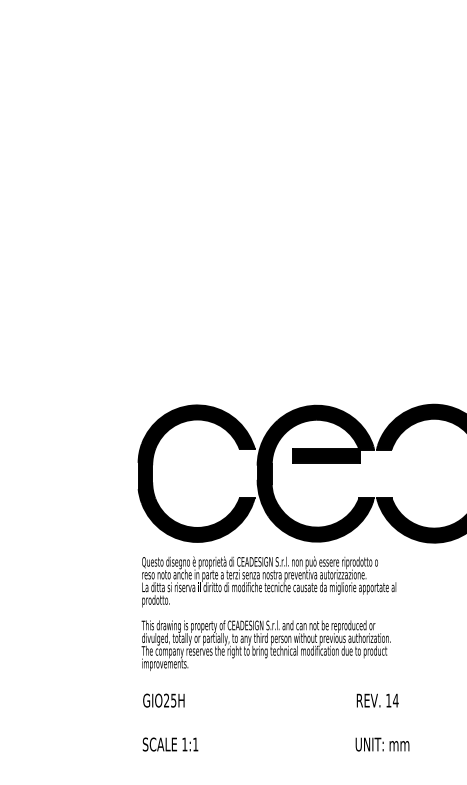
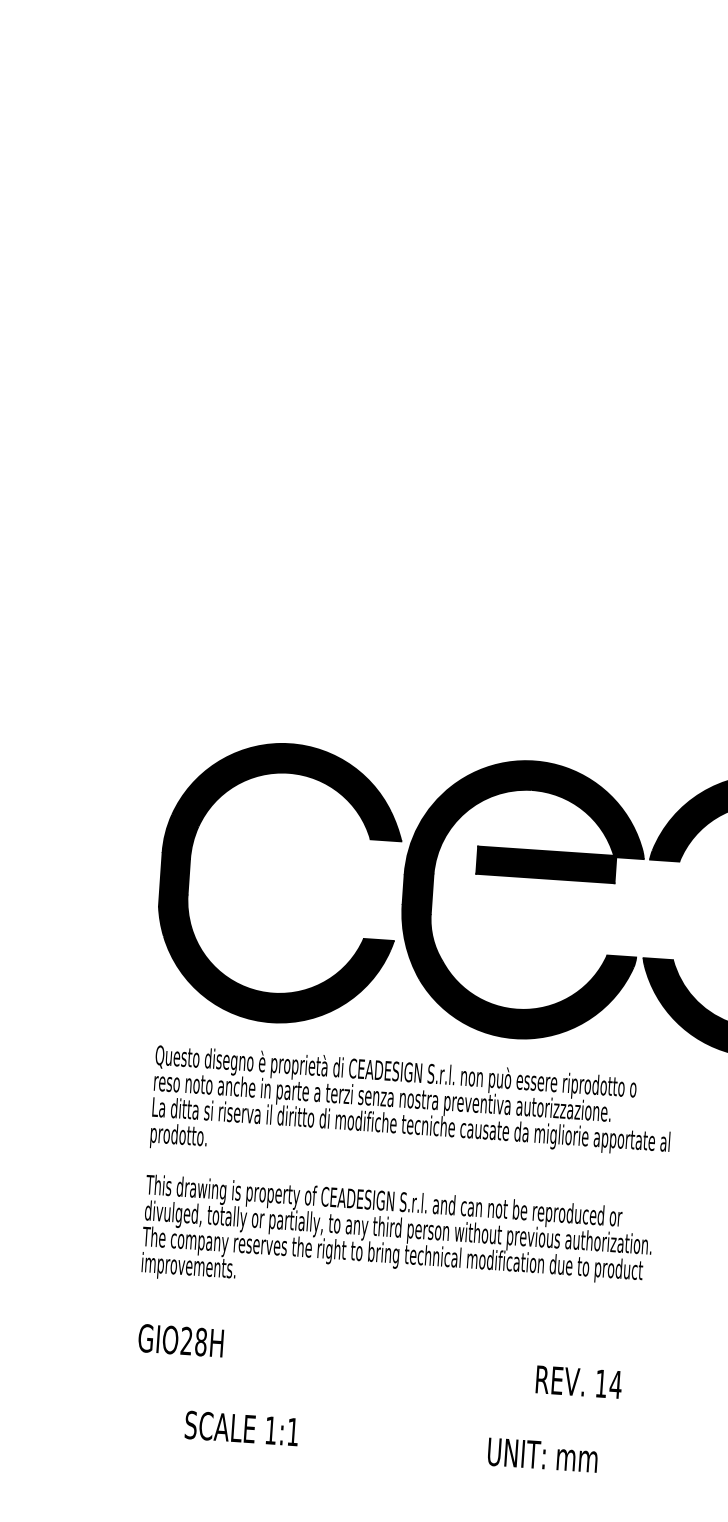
text: (173, 700) -> (200, 1341), GIO25H -> GIO28H
text: (377, 700) -> (578, 1381), moved
text: (170, 744) -> (241, 1428), moved
text: (382, 744) -> (542, 1455), moved

